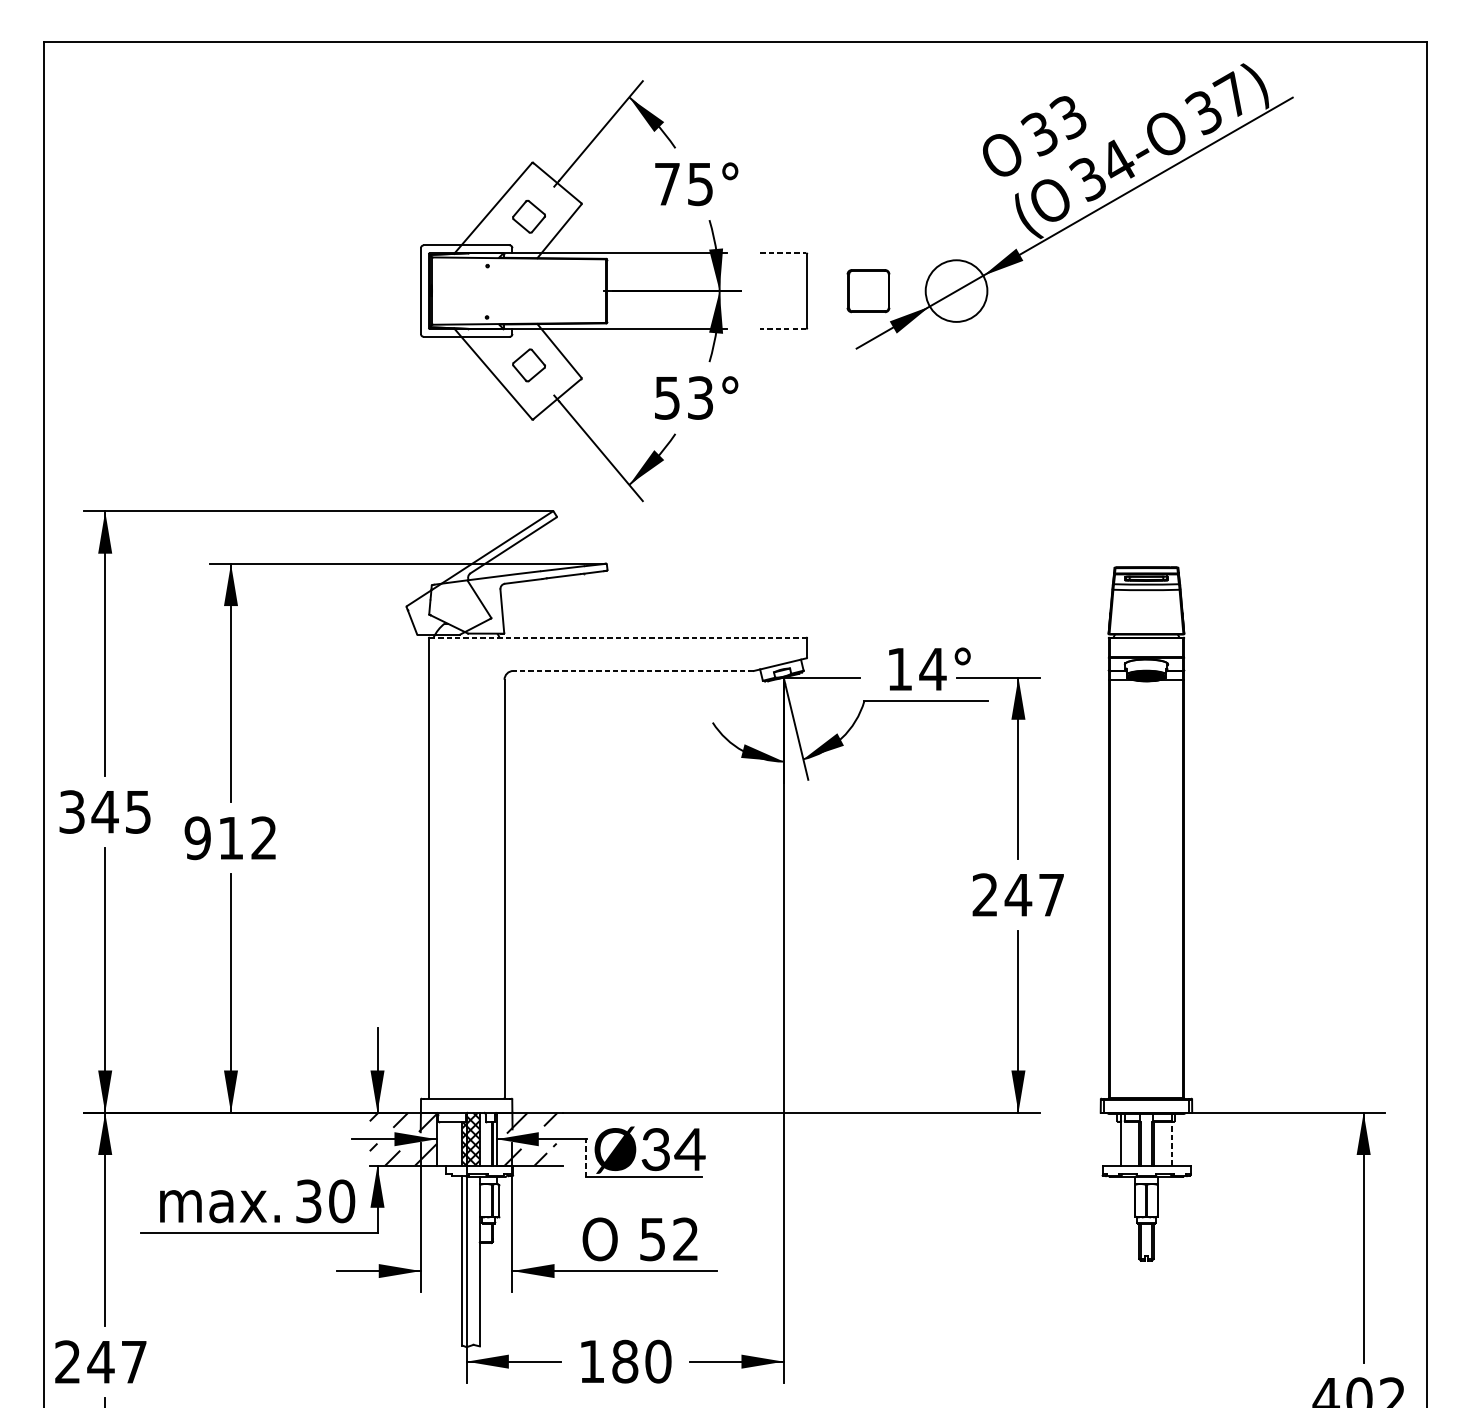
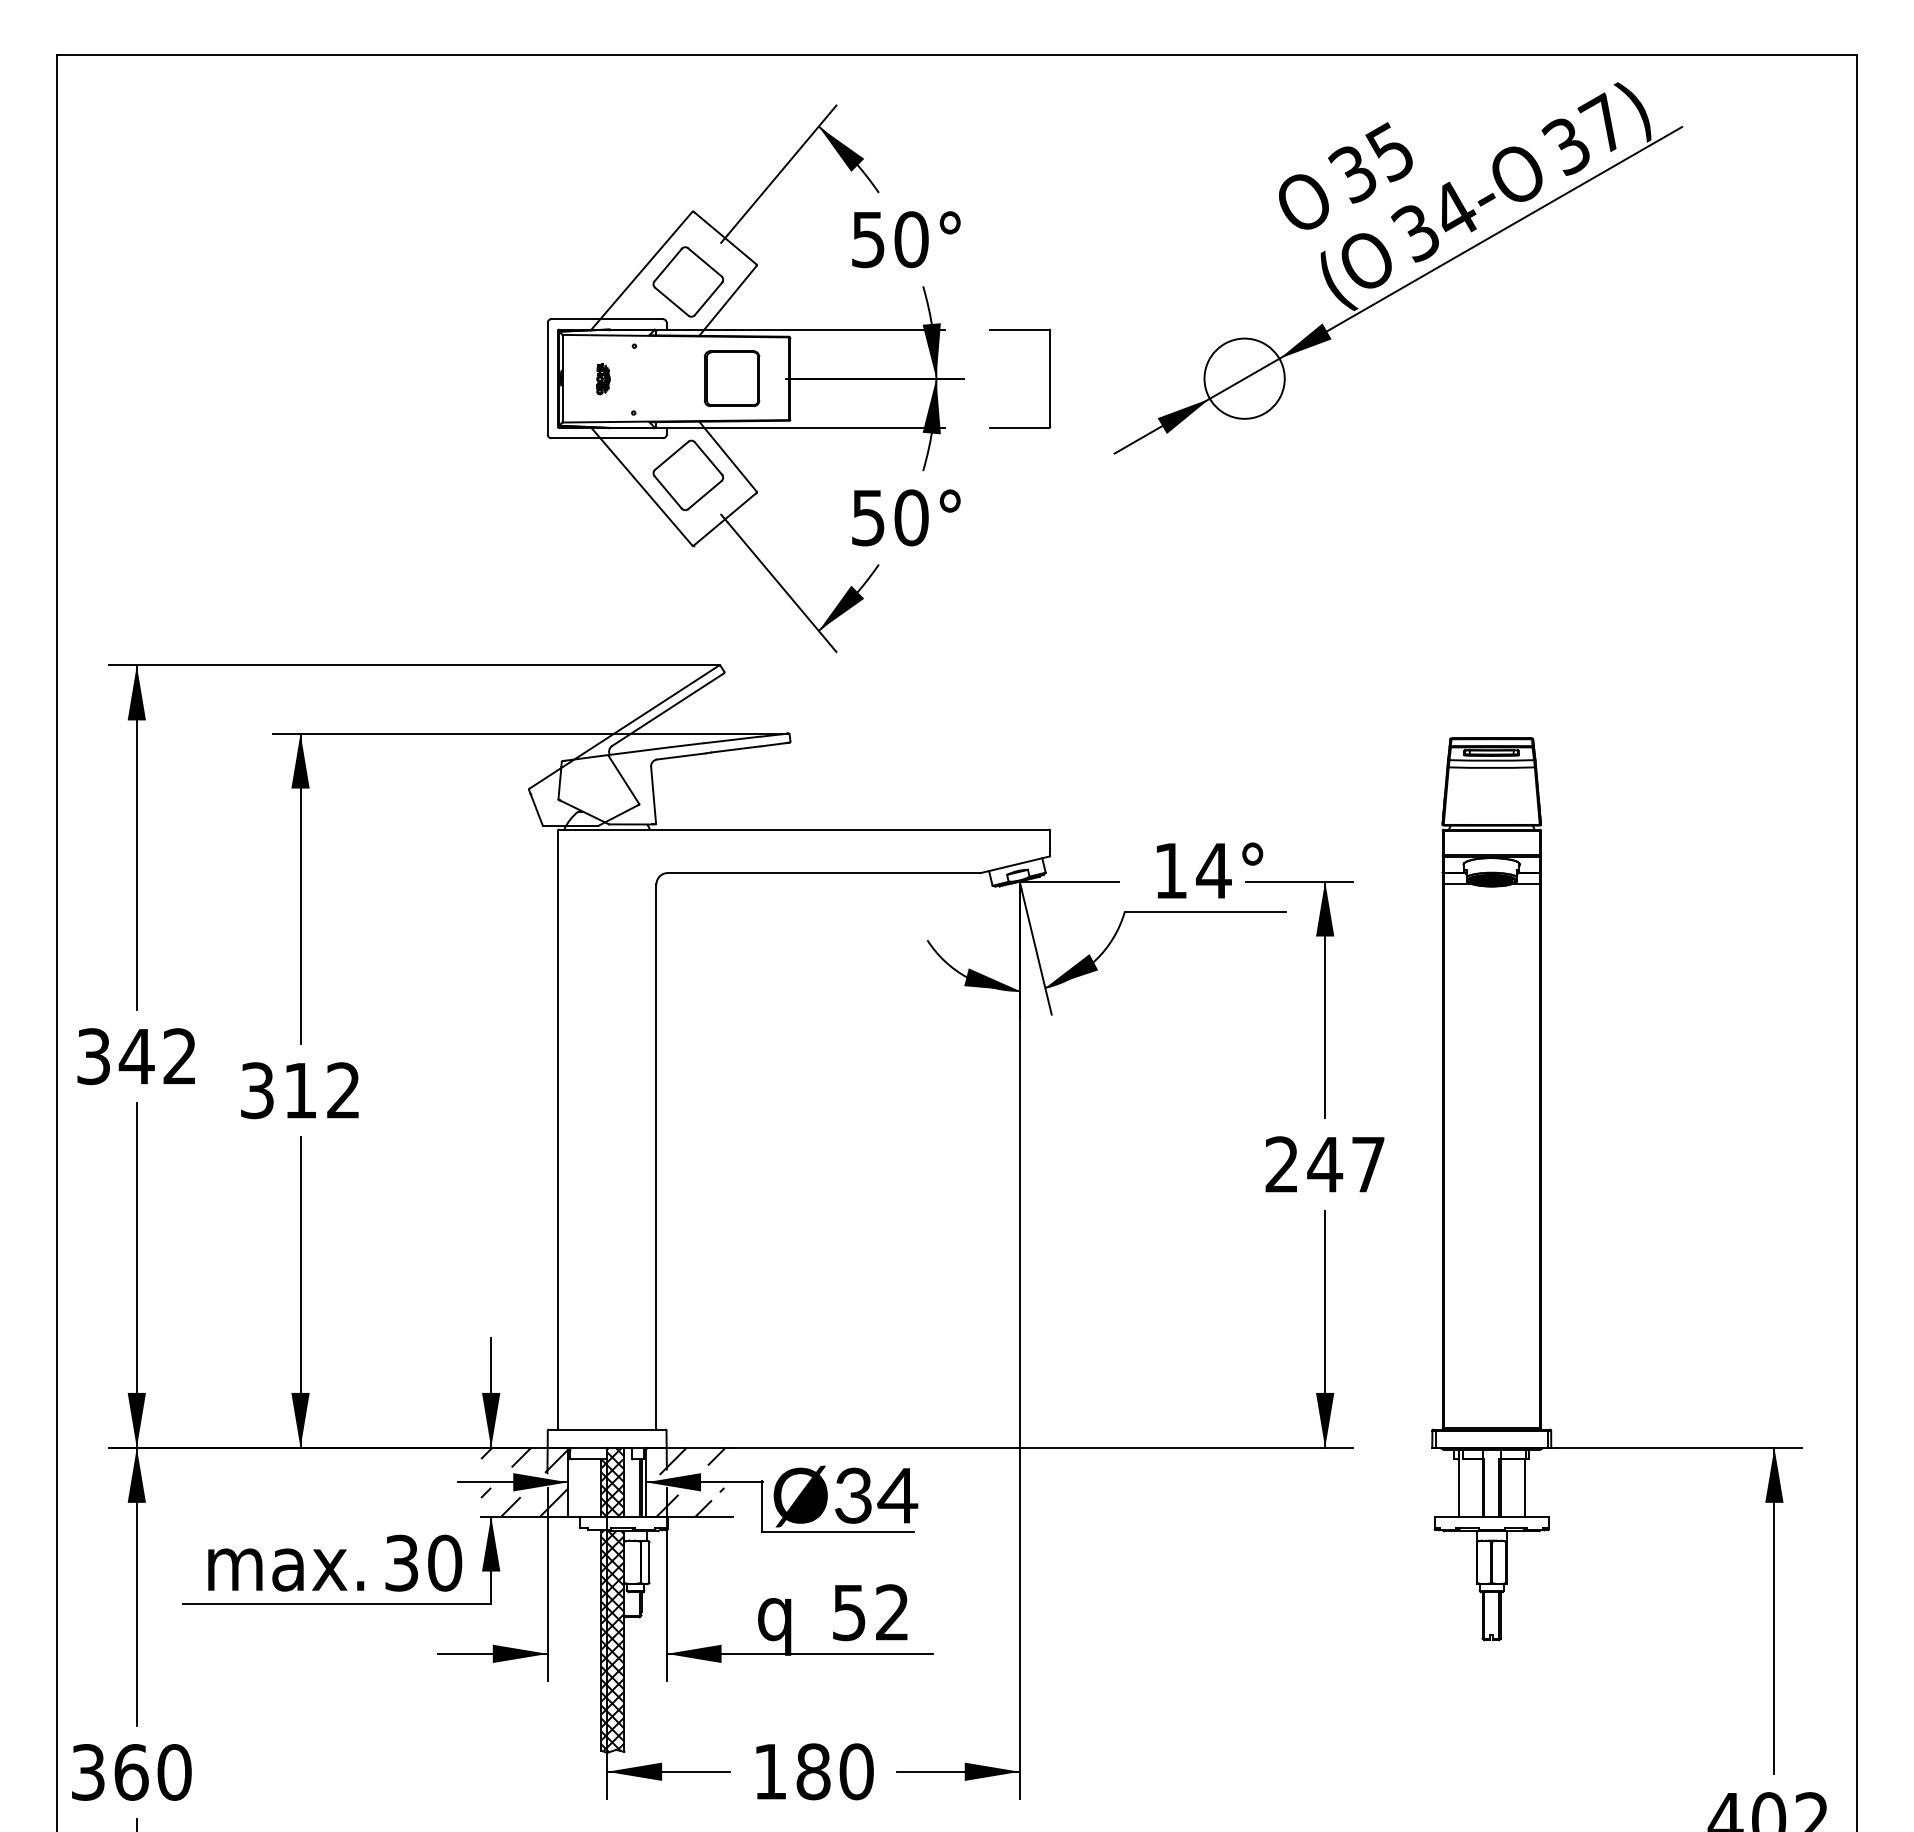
text: (1067, 117) -> (1389, 152), 33 -> 35
text: (684, 184) -> (890, 239), 75° -> 50°
part: (529, 216) -> (688, 281), size x1.67
line: (783, 253) -> (1019, 329), dashed -> solid
part: (868, 290) -> (732, 378), moved
part: (463, 291) -> (603, 379), added
line: (783, 329) -> (1019, 428), dashed -> solid
part: (529, 365) -> (688, 475), size x1.67
text: (700, 397) -> (911, 517), 53° -> 50°
line: (618, 637) -> (804, 829), dashed -> solid
line: (632, 671) -> (823, 873), dashed -> solid
text: (137, 811) -> (179, 1056), 345 -> 342
text: (197, 838) -> (257, 1090), 912 -> 312
line: (1171, 1143) -> (1524, 1487), dashed -> solid
line: (585, 1157) -> (761, 1506), dashed -> solid
text: (599, 1244) -> (780, 1619), O -> q
hatch: (470, 1261) -> (612, 1641), added
text: (101, 1362) -> (131, 1772), 247 -> 360

